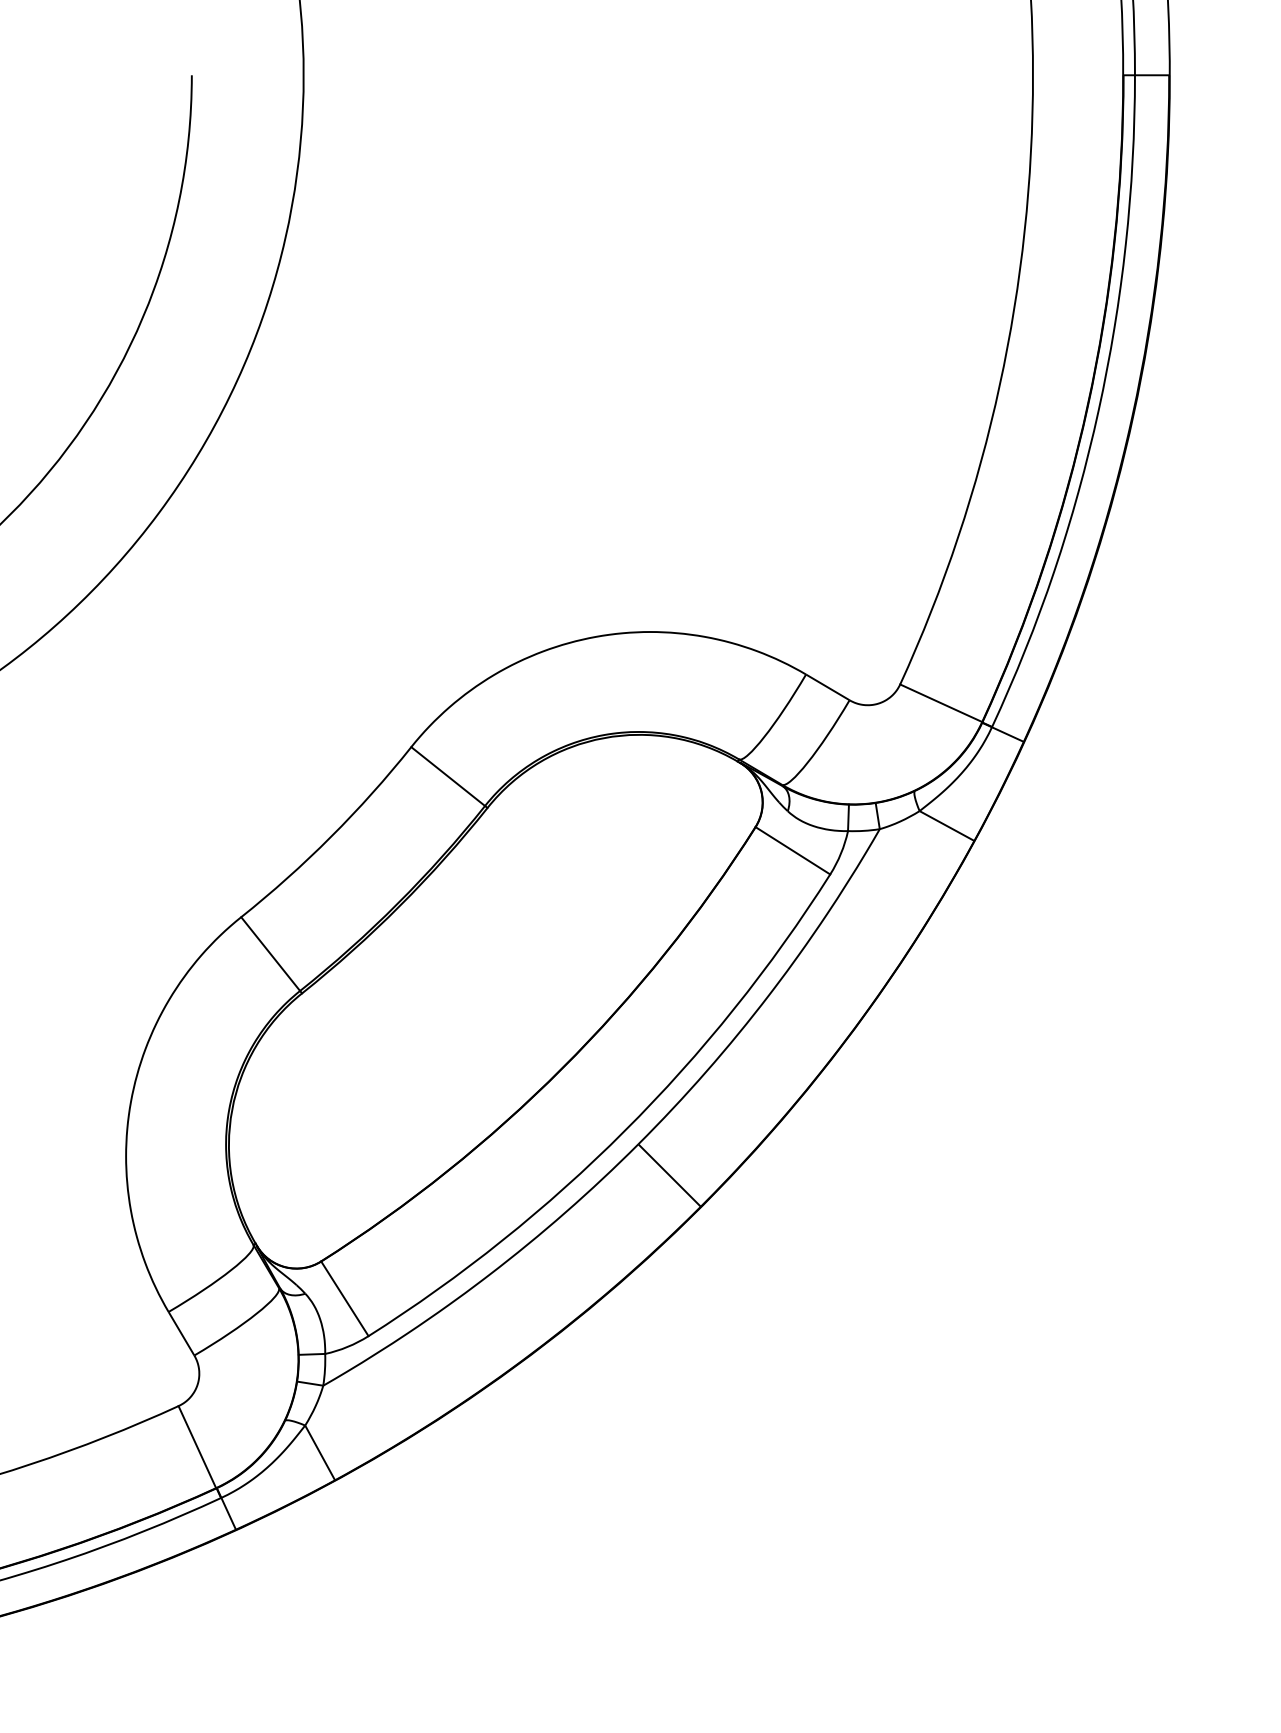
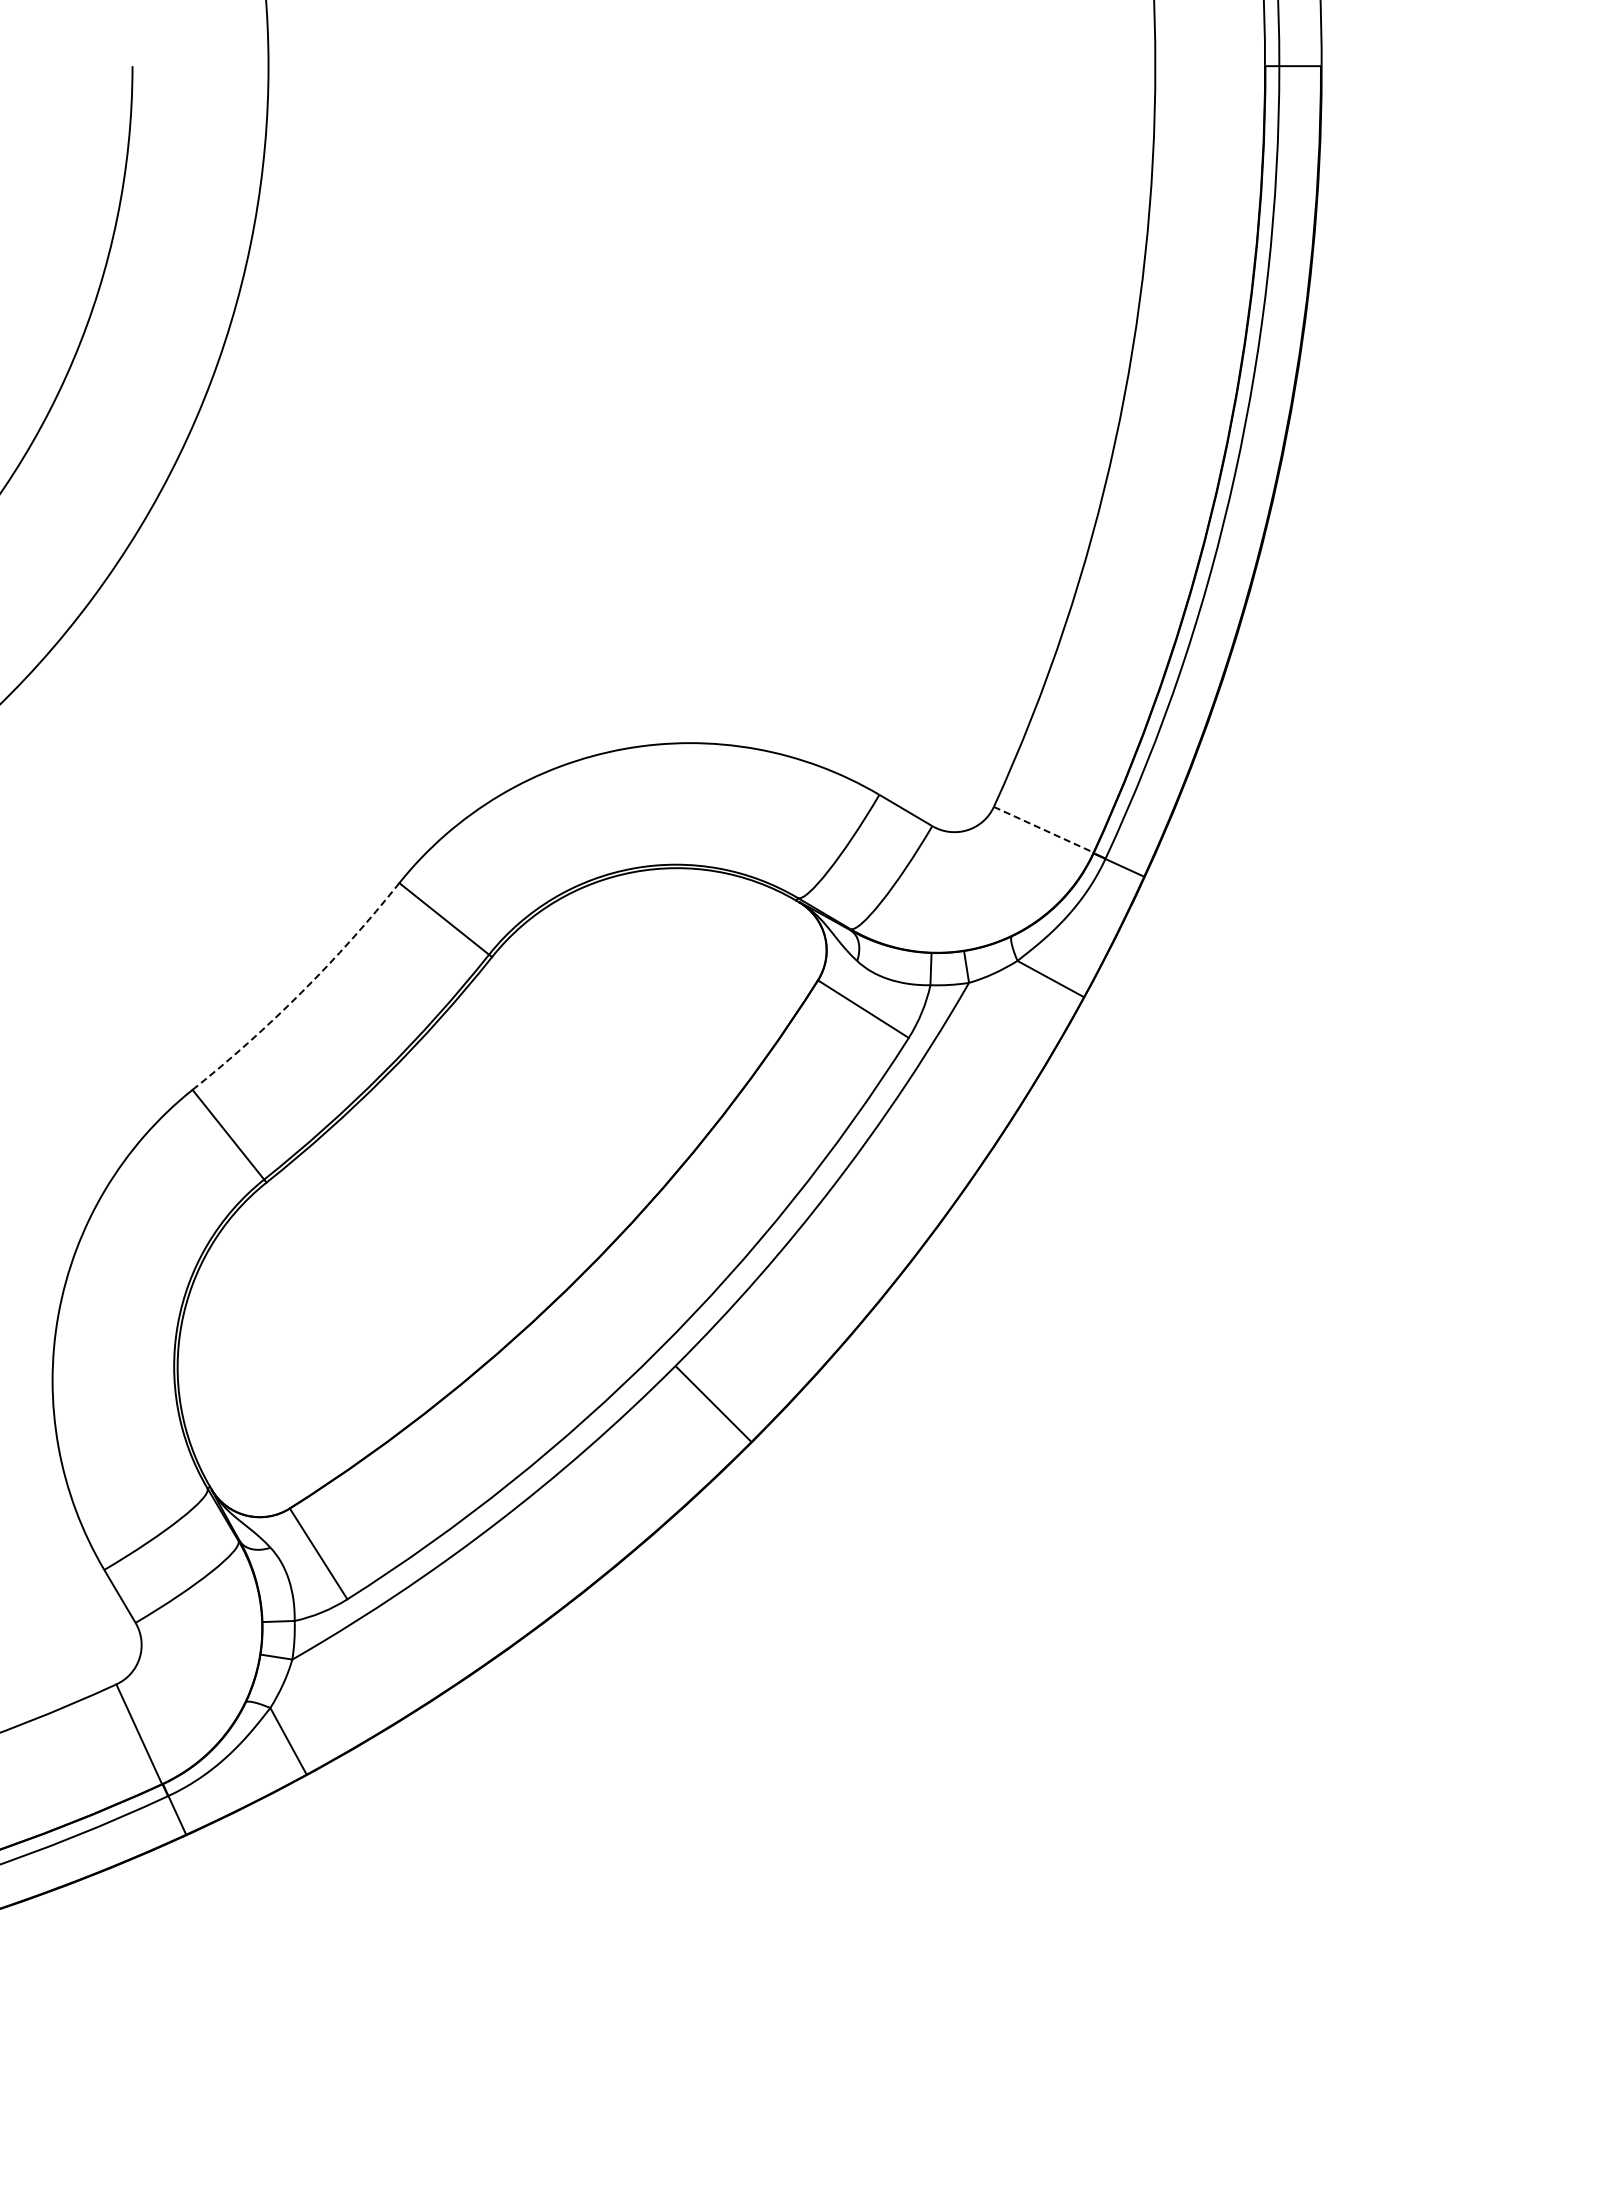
line: (941, 703) -> (1043, 829), solid -> dashed
arc: (330, 837) -> (301, 992), solid -> dashed

